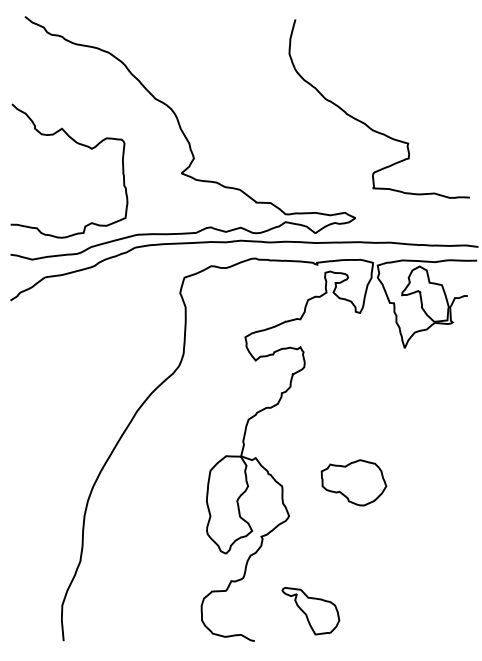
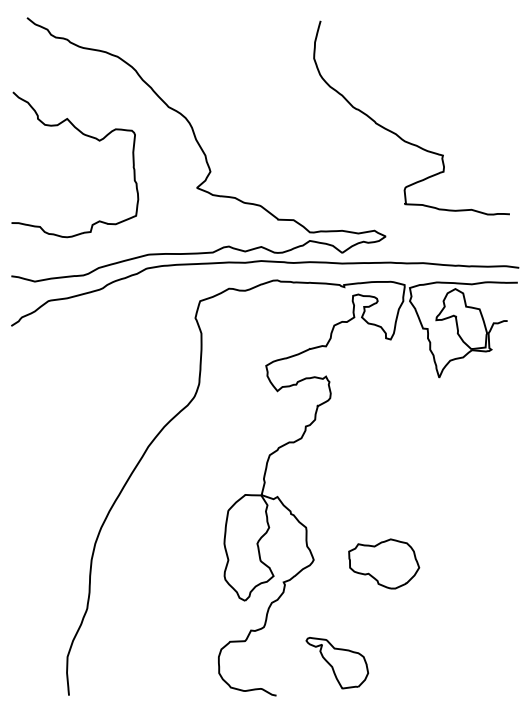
curve: (80, 145) -> (87, 137), moved
part: (353, 482) -> (383, 563), moved

